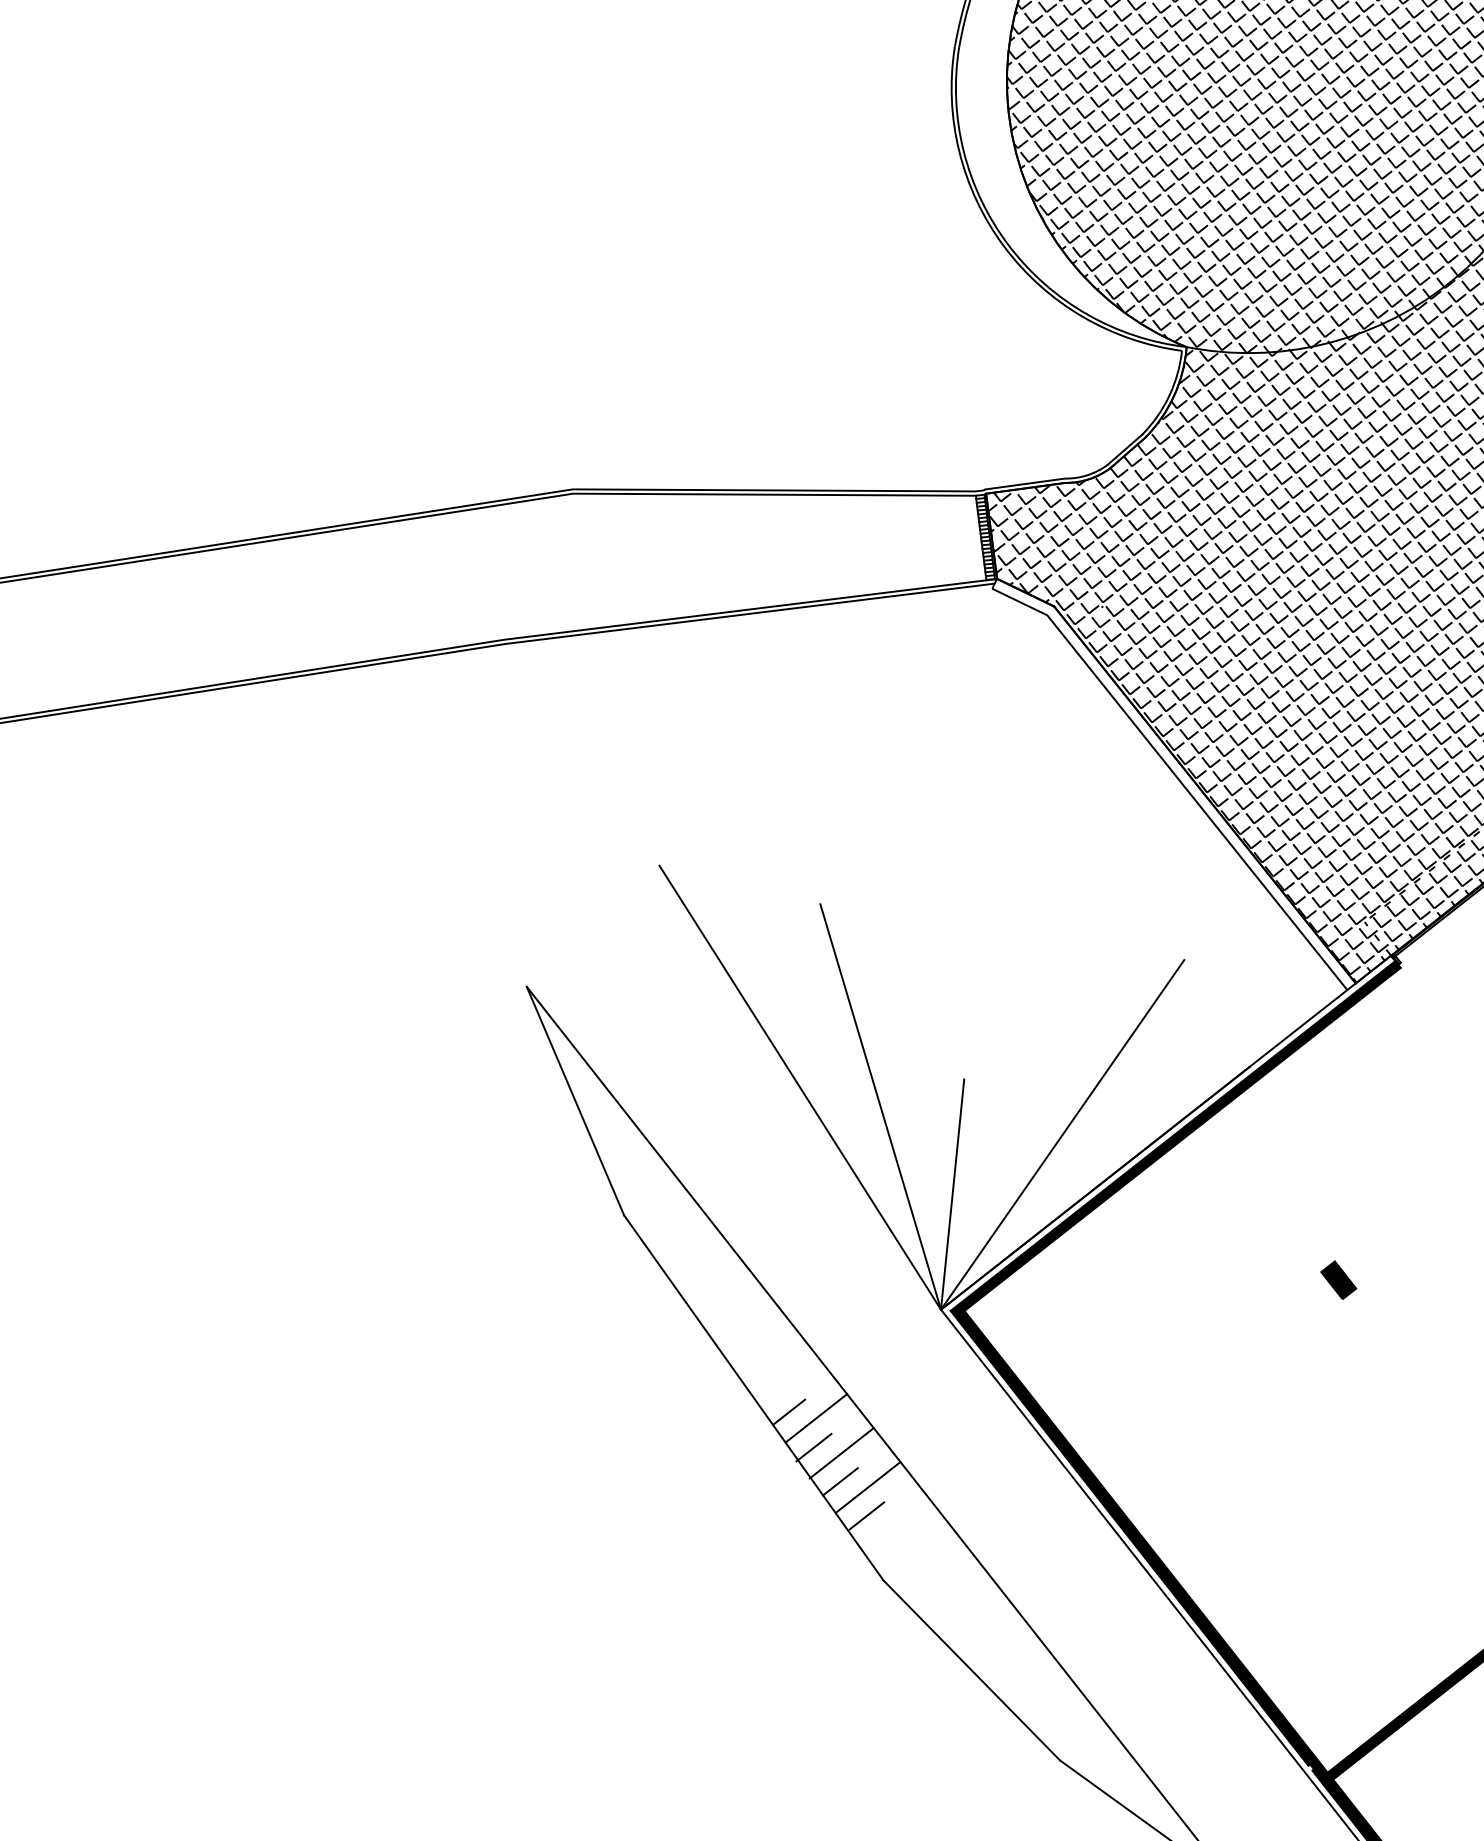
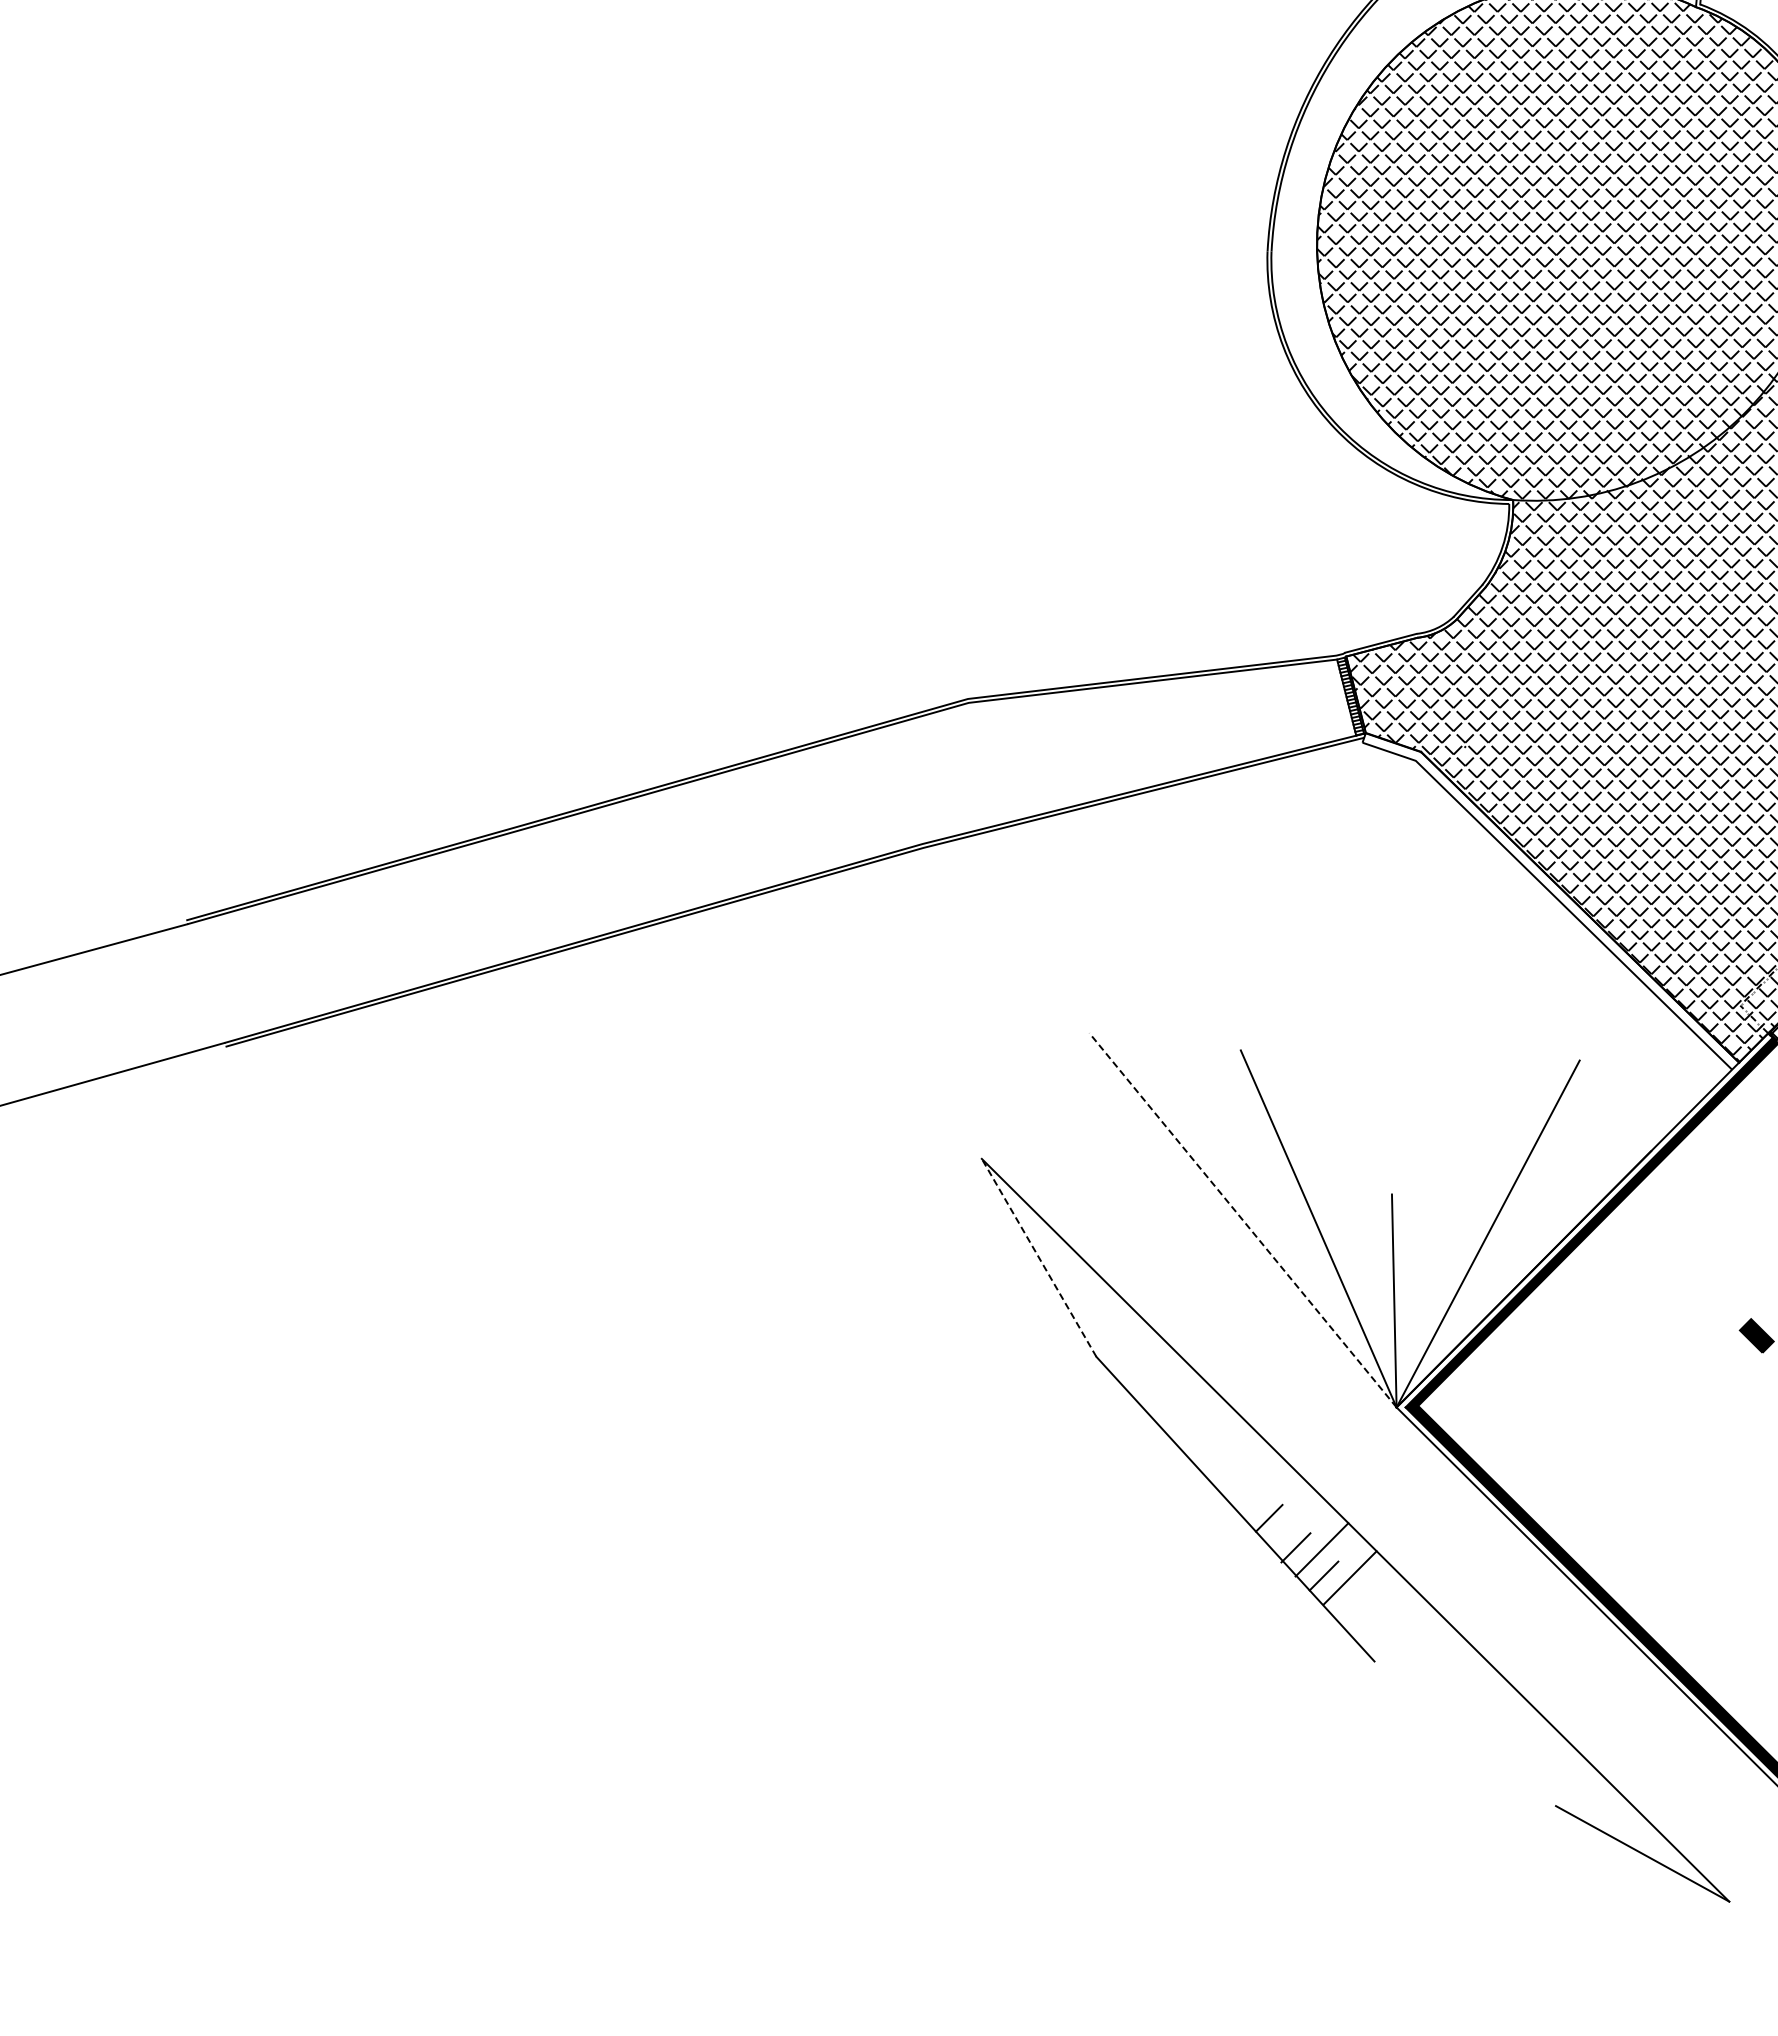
line: (799, 1086) -> (1242, 1219), solid -> dashed
line: (574, 1100) -> (1038, 1257), solid -> dashed
line: (816, 1418) -> (1294, 1520), removed
line: (866, 1515) -> (1351, 1603), removed
line: (971, 1670) -> (1464, 1733), removed

